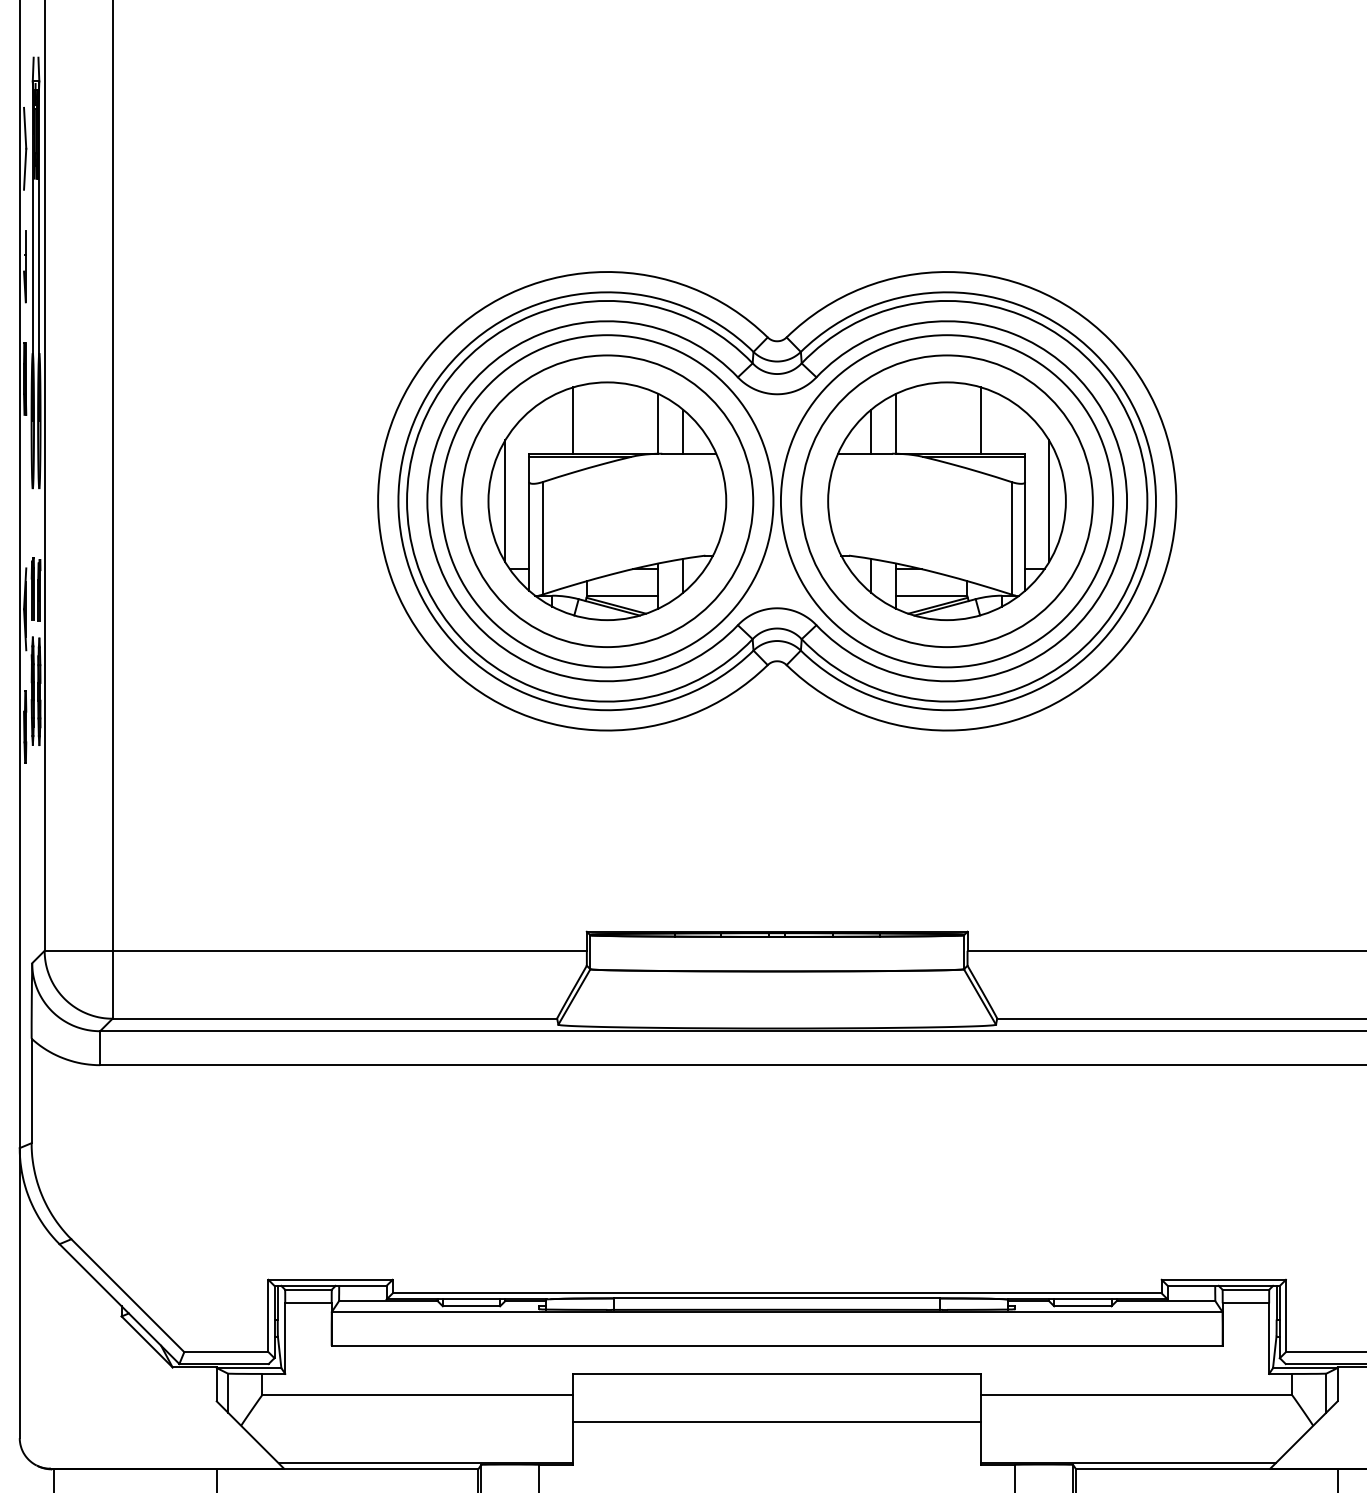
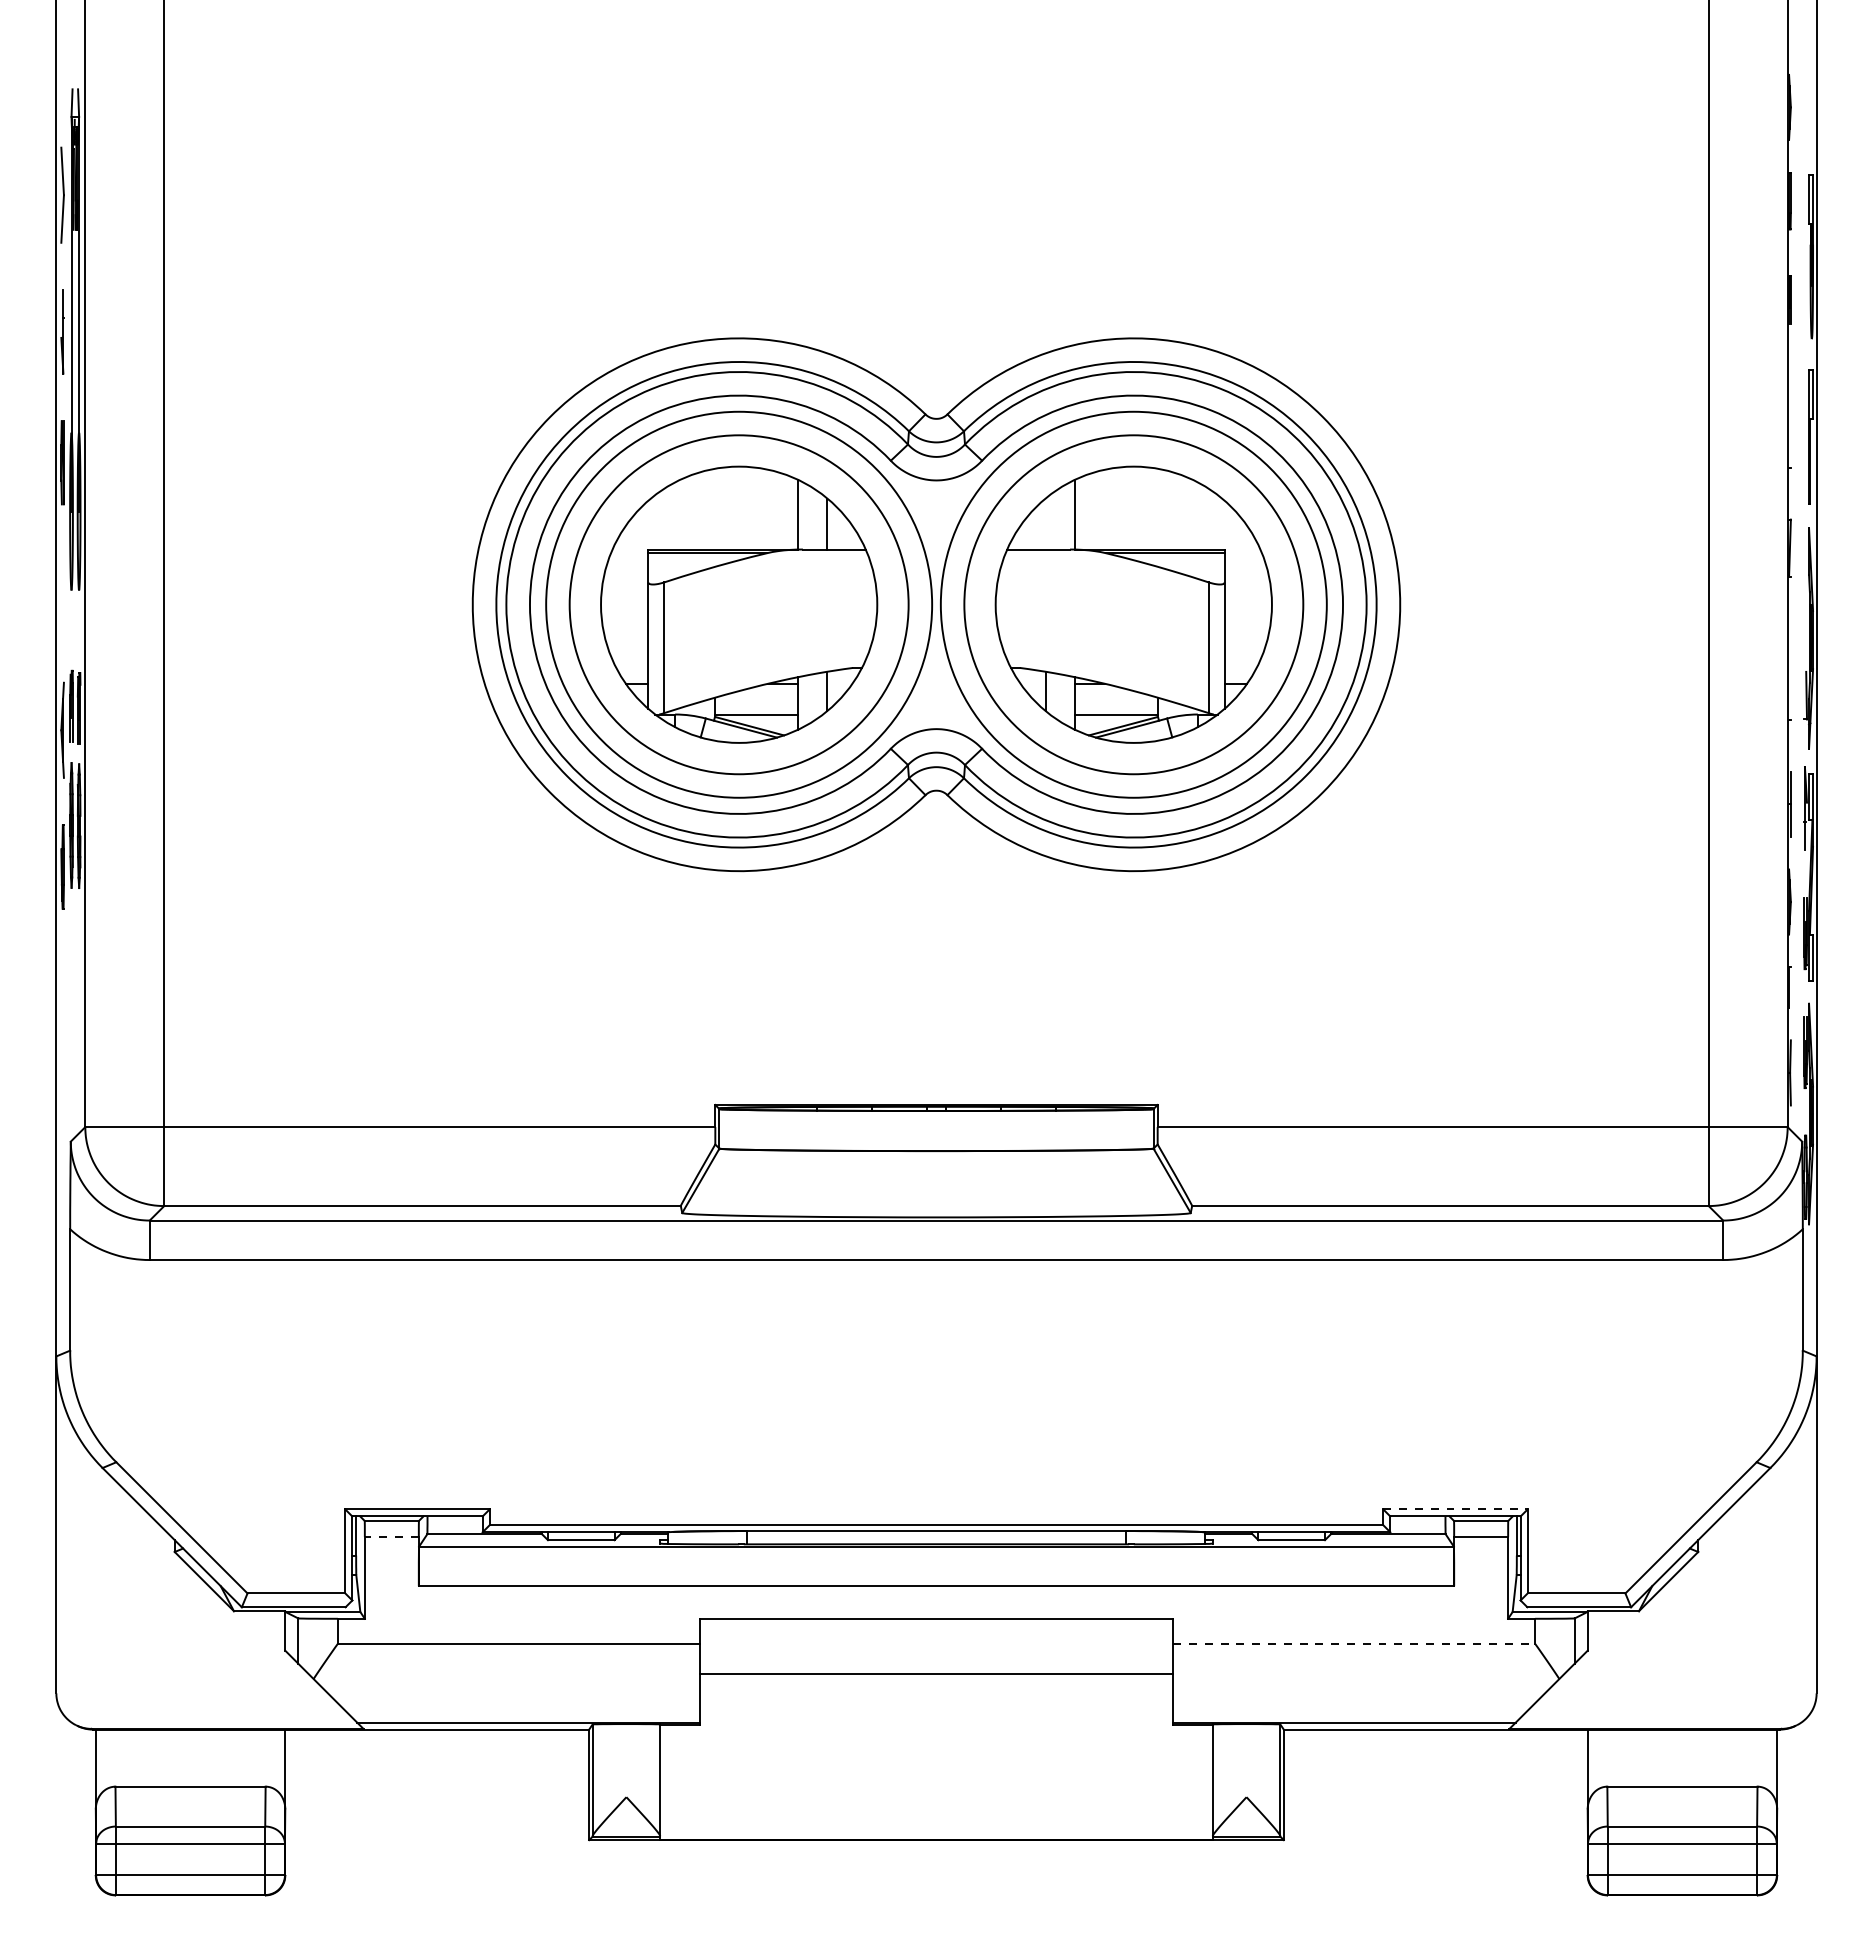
line: (573, 420) -> (699, 510), removed
line: (981, 420) -> (1173, 510), removed
line: (871, 431) -> (1045, 523), removed
line: (505, 501) -> (620, 604), removed
line: (1049, 501) -> (1252, 604), removed
line: (1223, 1279) -> (1455, 1509), solid -> dashed
line: (308, 1303) -> (391, 1536), solid -> dashed
line: (1136, 1395) -> (1354, 1643), solid -> dashed

